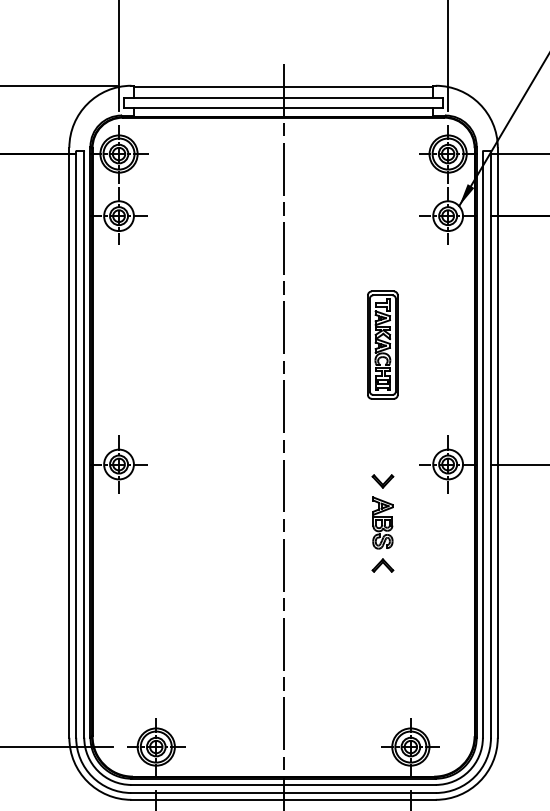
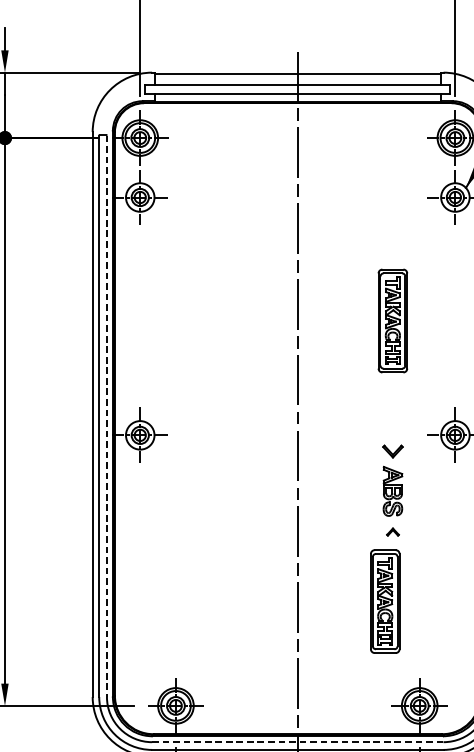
line: (84, 445) -> (107, 417), solid -> dashed
part: (382, 565) -> (392, 532), size x0.6
part: (374, 637) -> (384, 600), added
line: (284, 784) -> (298, 741), solid -> dashed

